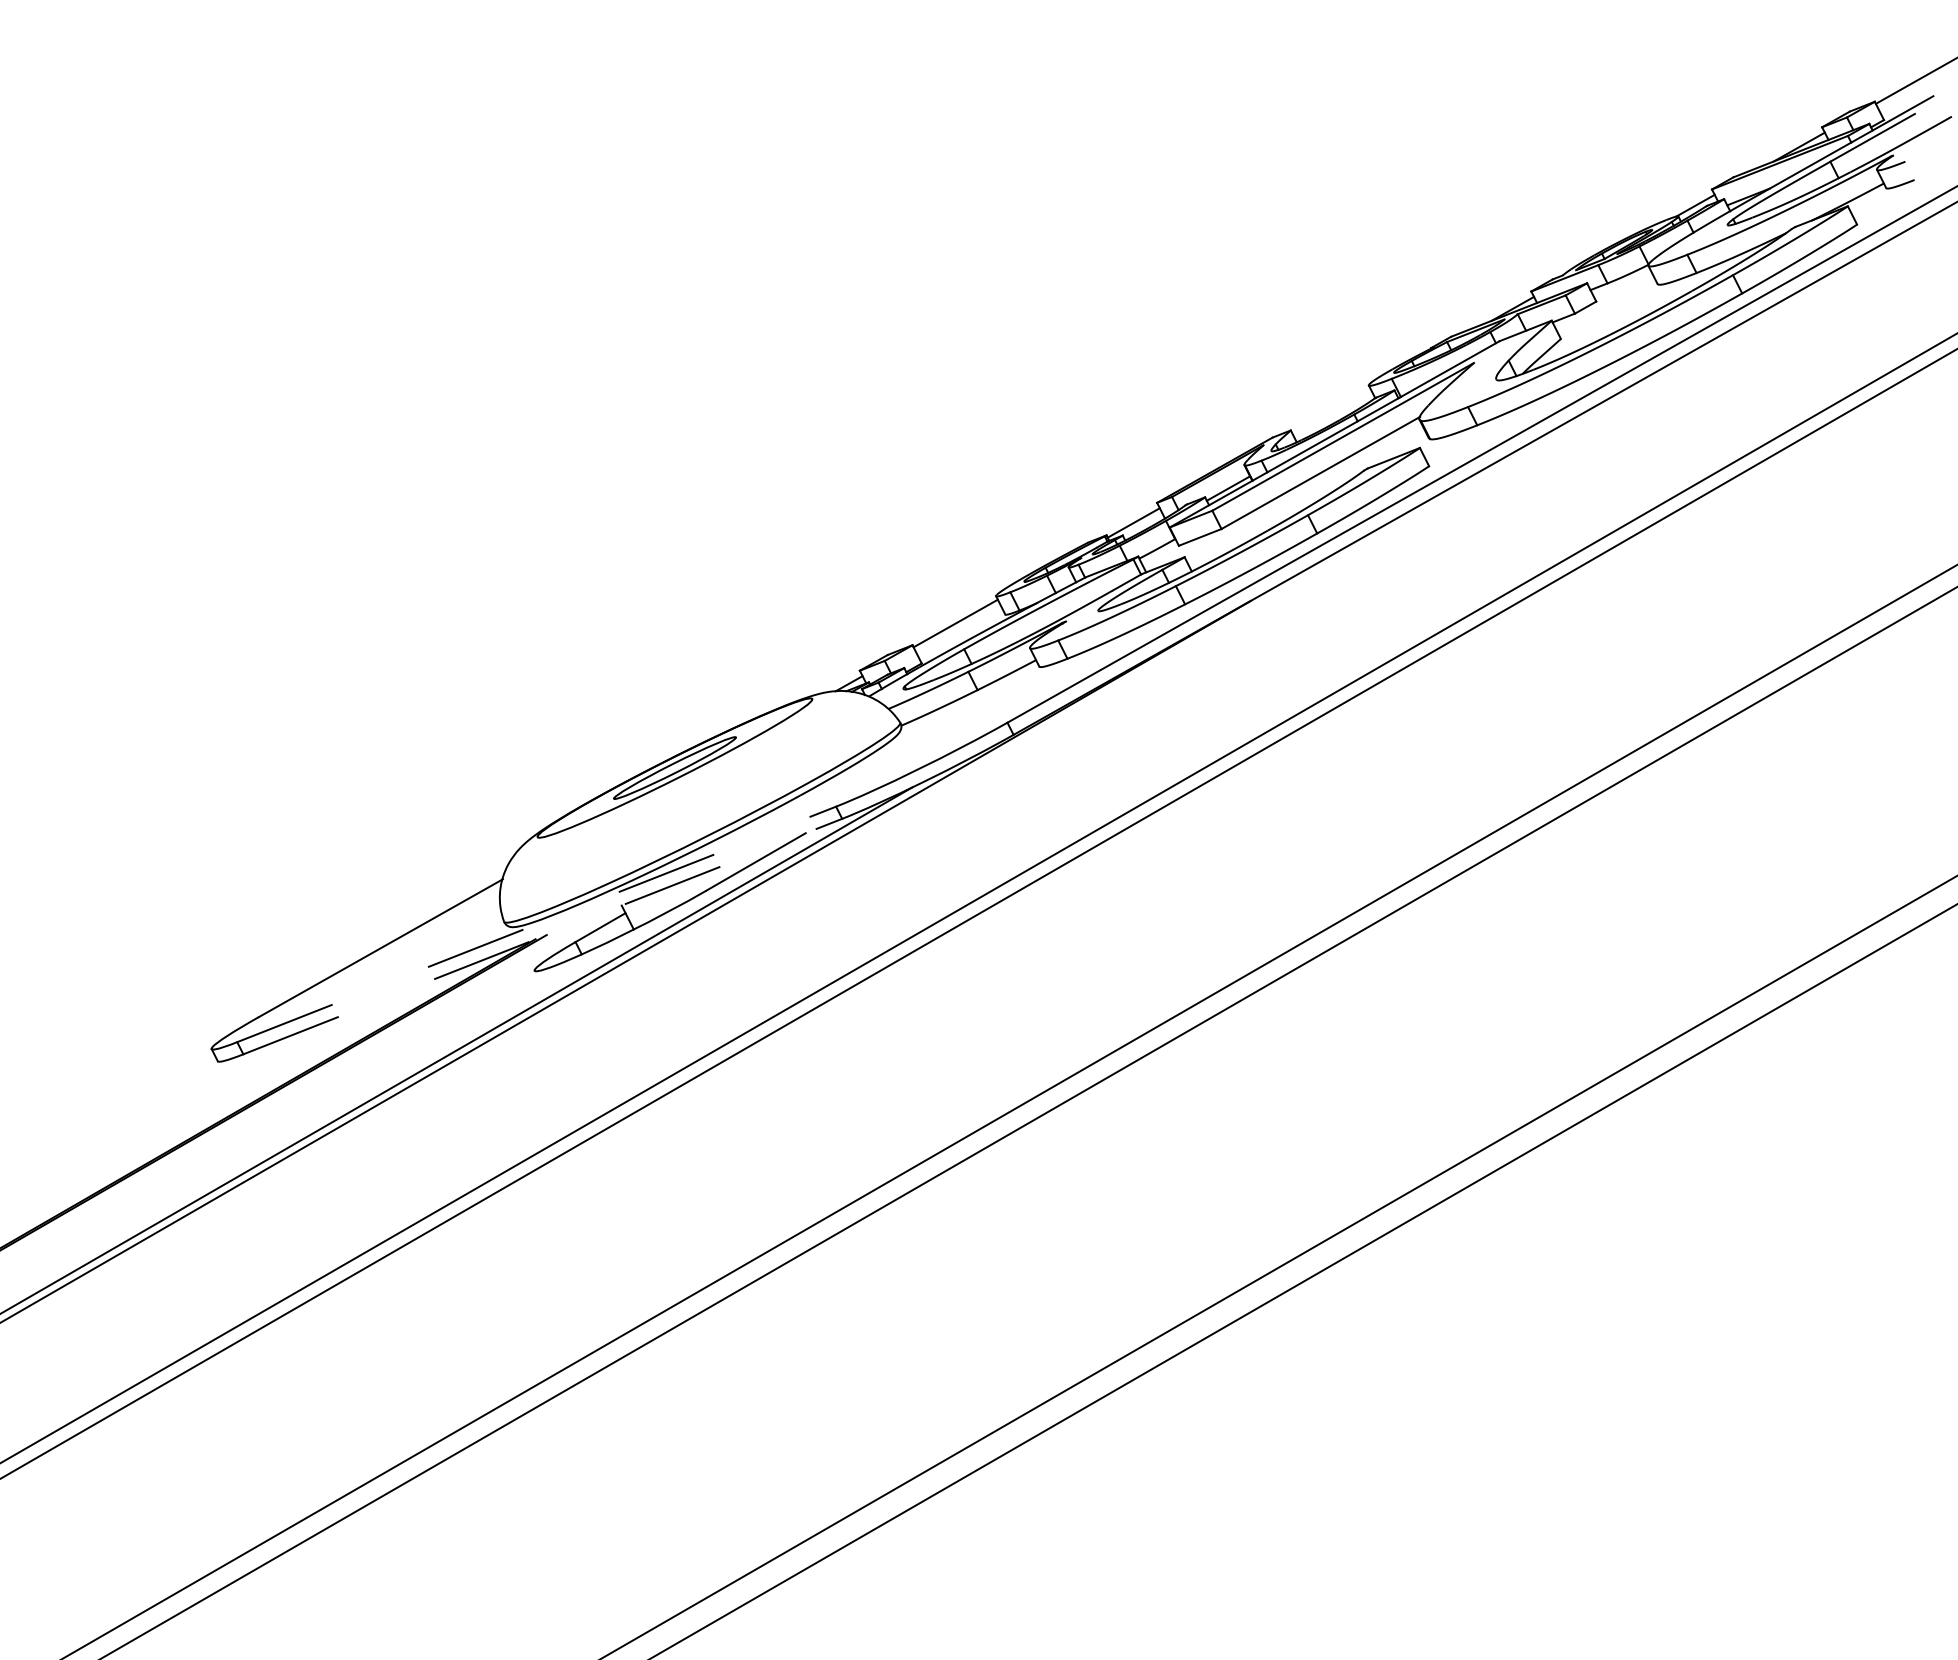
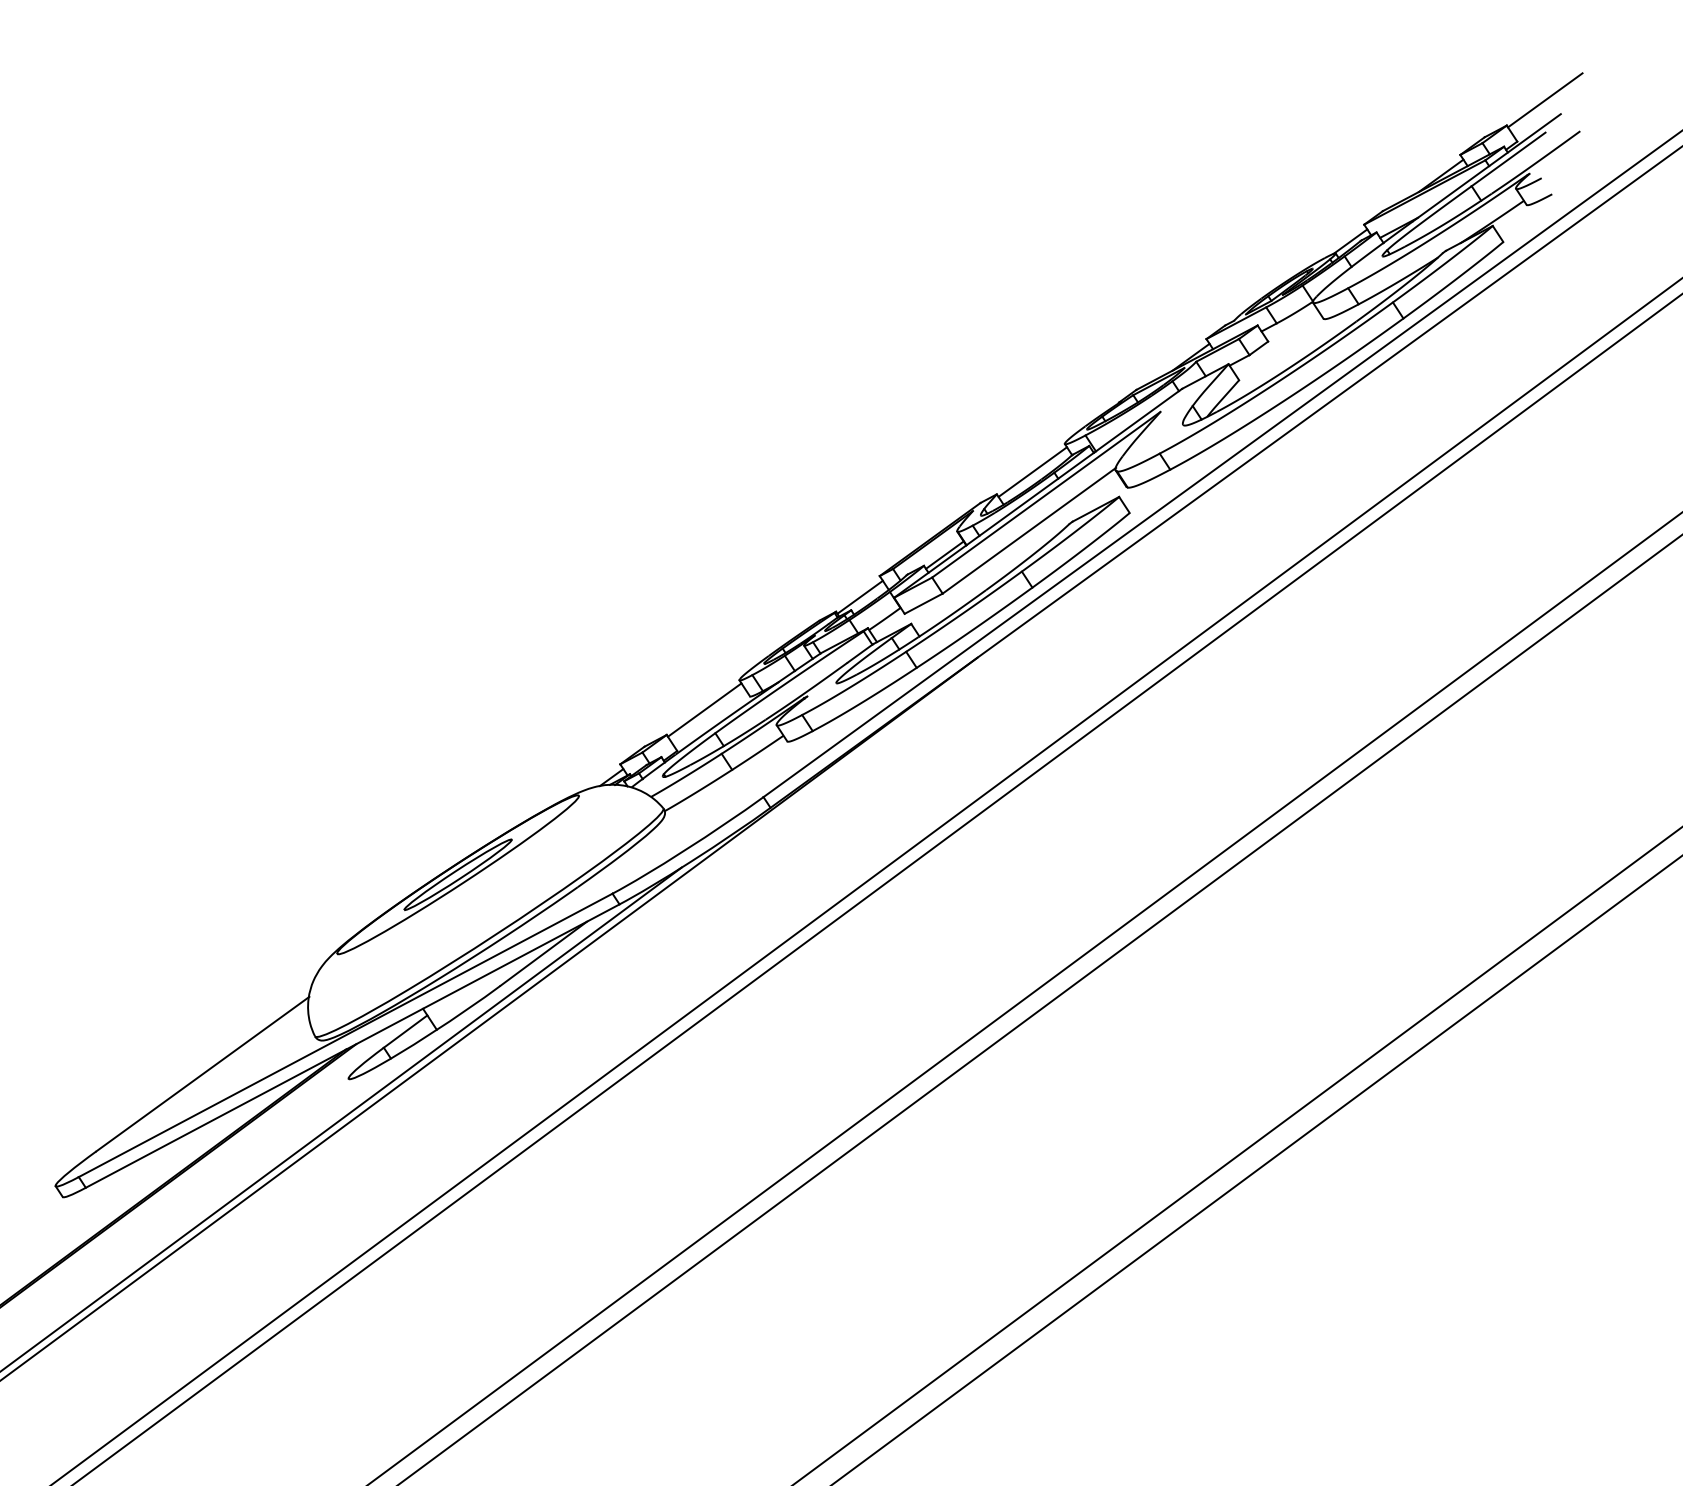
line: (1331, 411) -> (1032, 472), added
line: (536, 924) -> (345, 1035), dashed -> solid
line: (542, 936) -> (352, 1046), dashed -> solid

